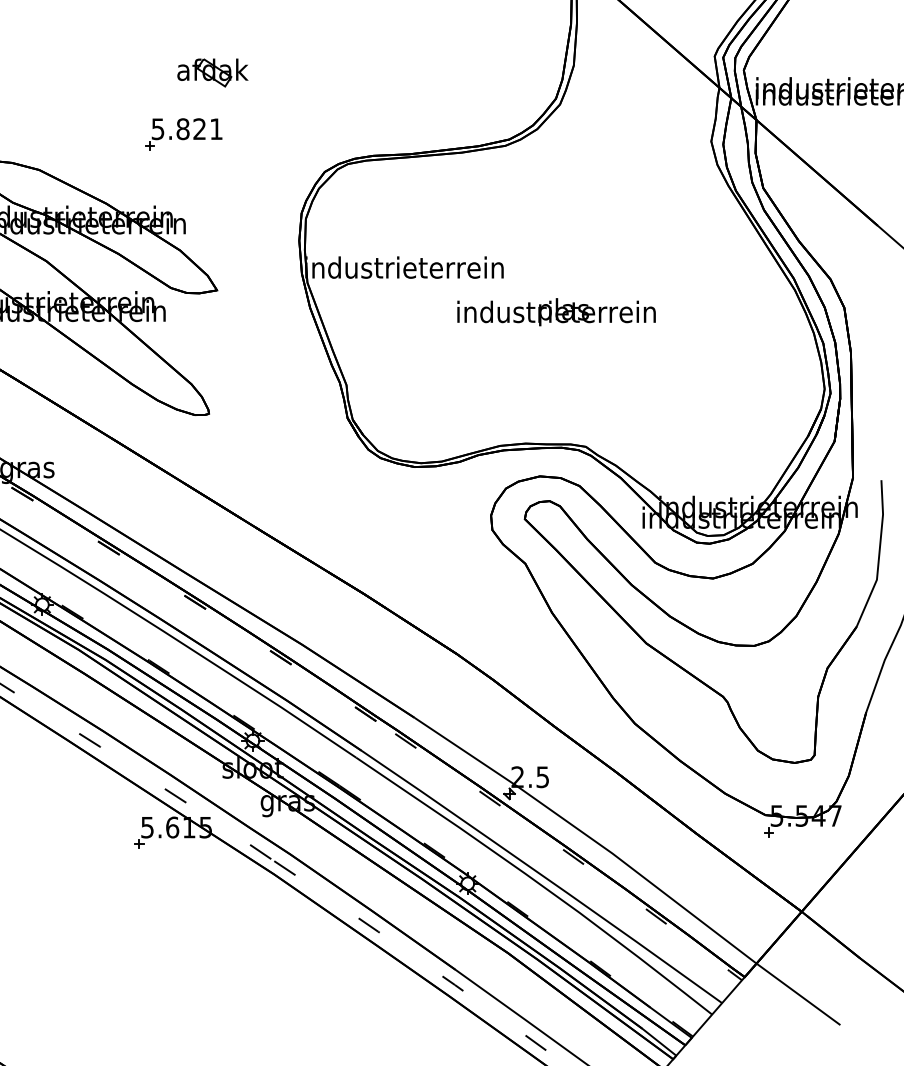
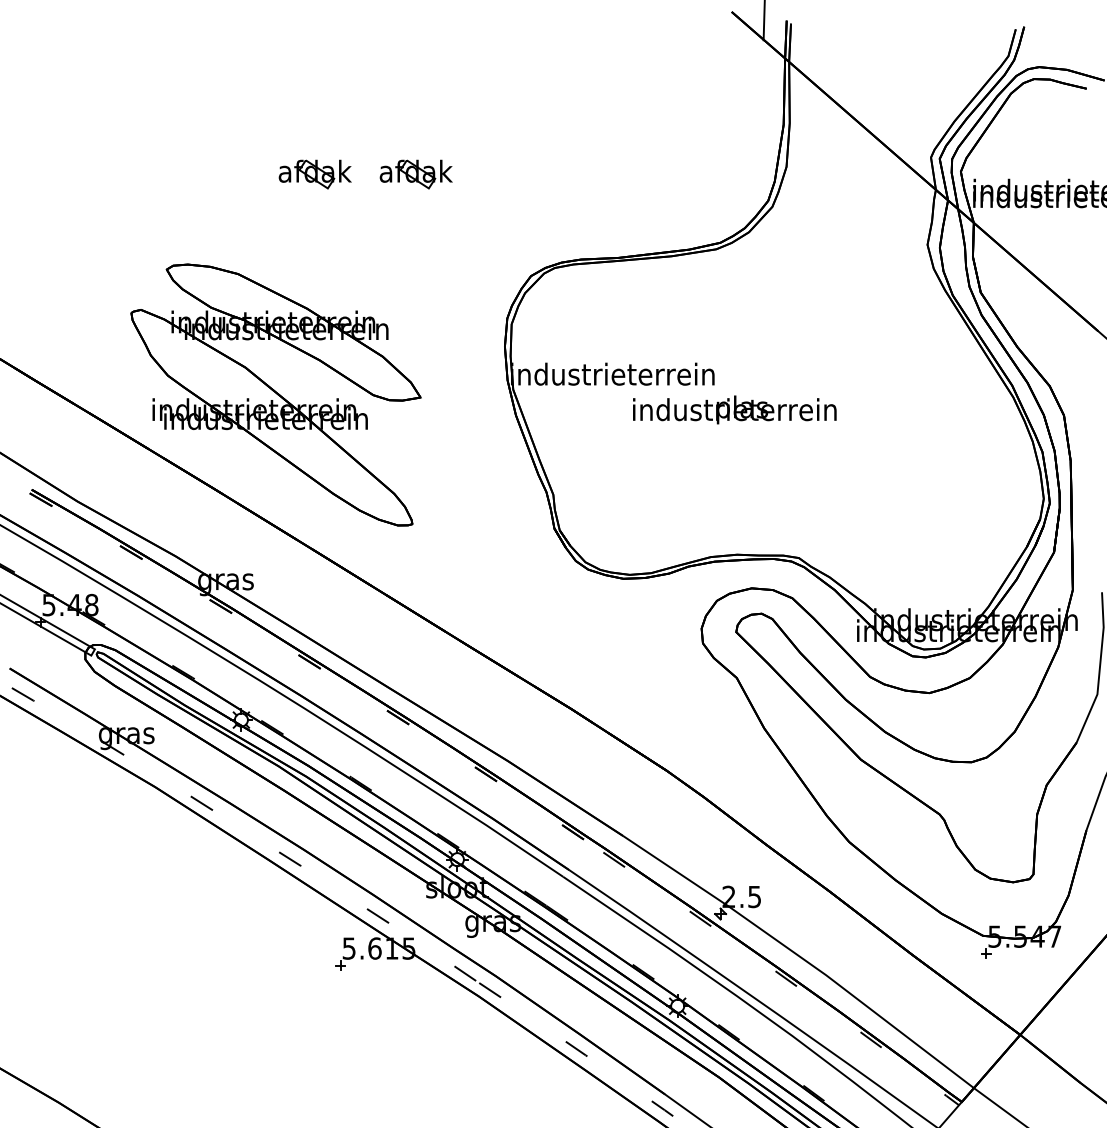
part: (113, 72) -> (314, 174), added
part: (182, 134) -> (385, 237), removed
text: (556, 311) -> (734, 409), moved

